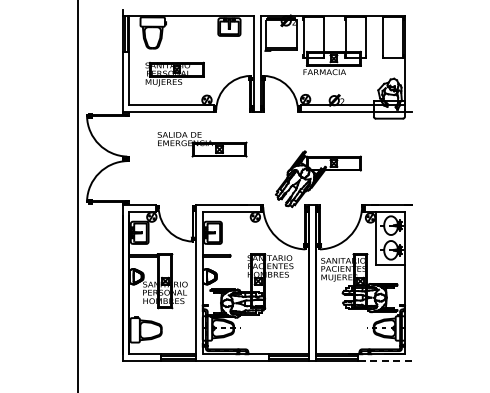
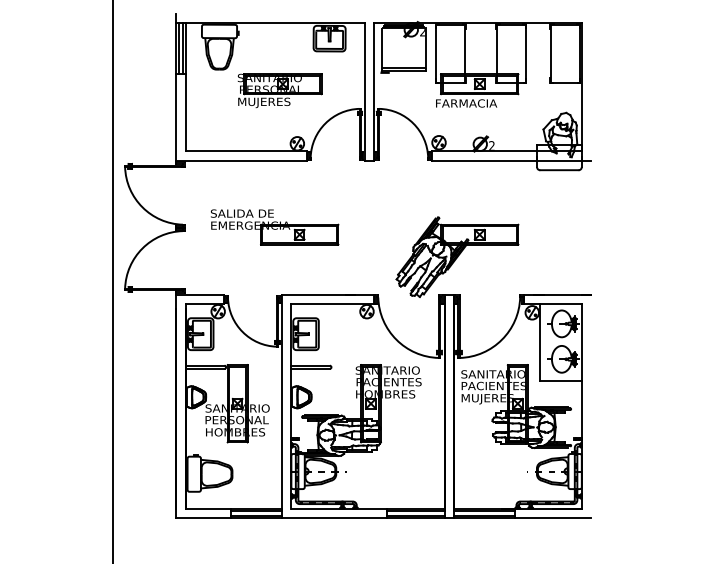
part: (174, 73) -> (279, 89), moved
part: (202, 144) -> (275, 227), moved
line: (385, 360) -> (553, 517), dashed -> solid

